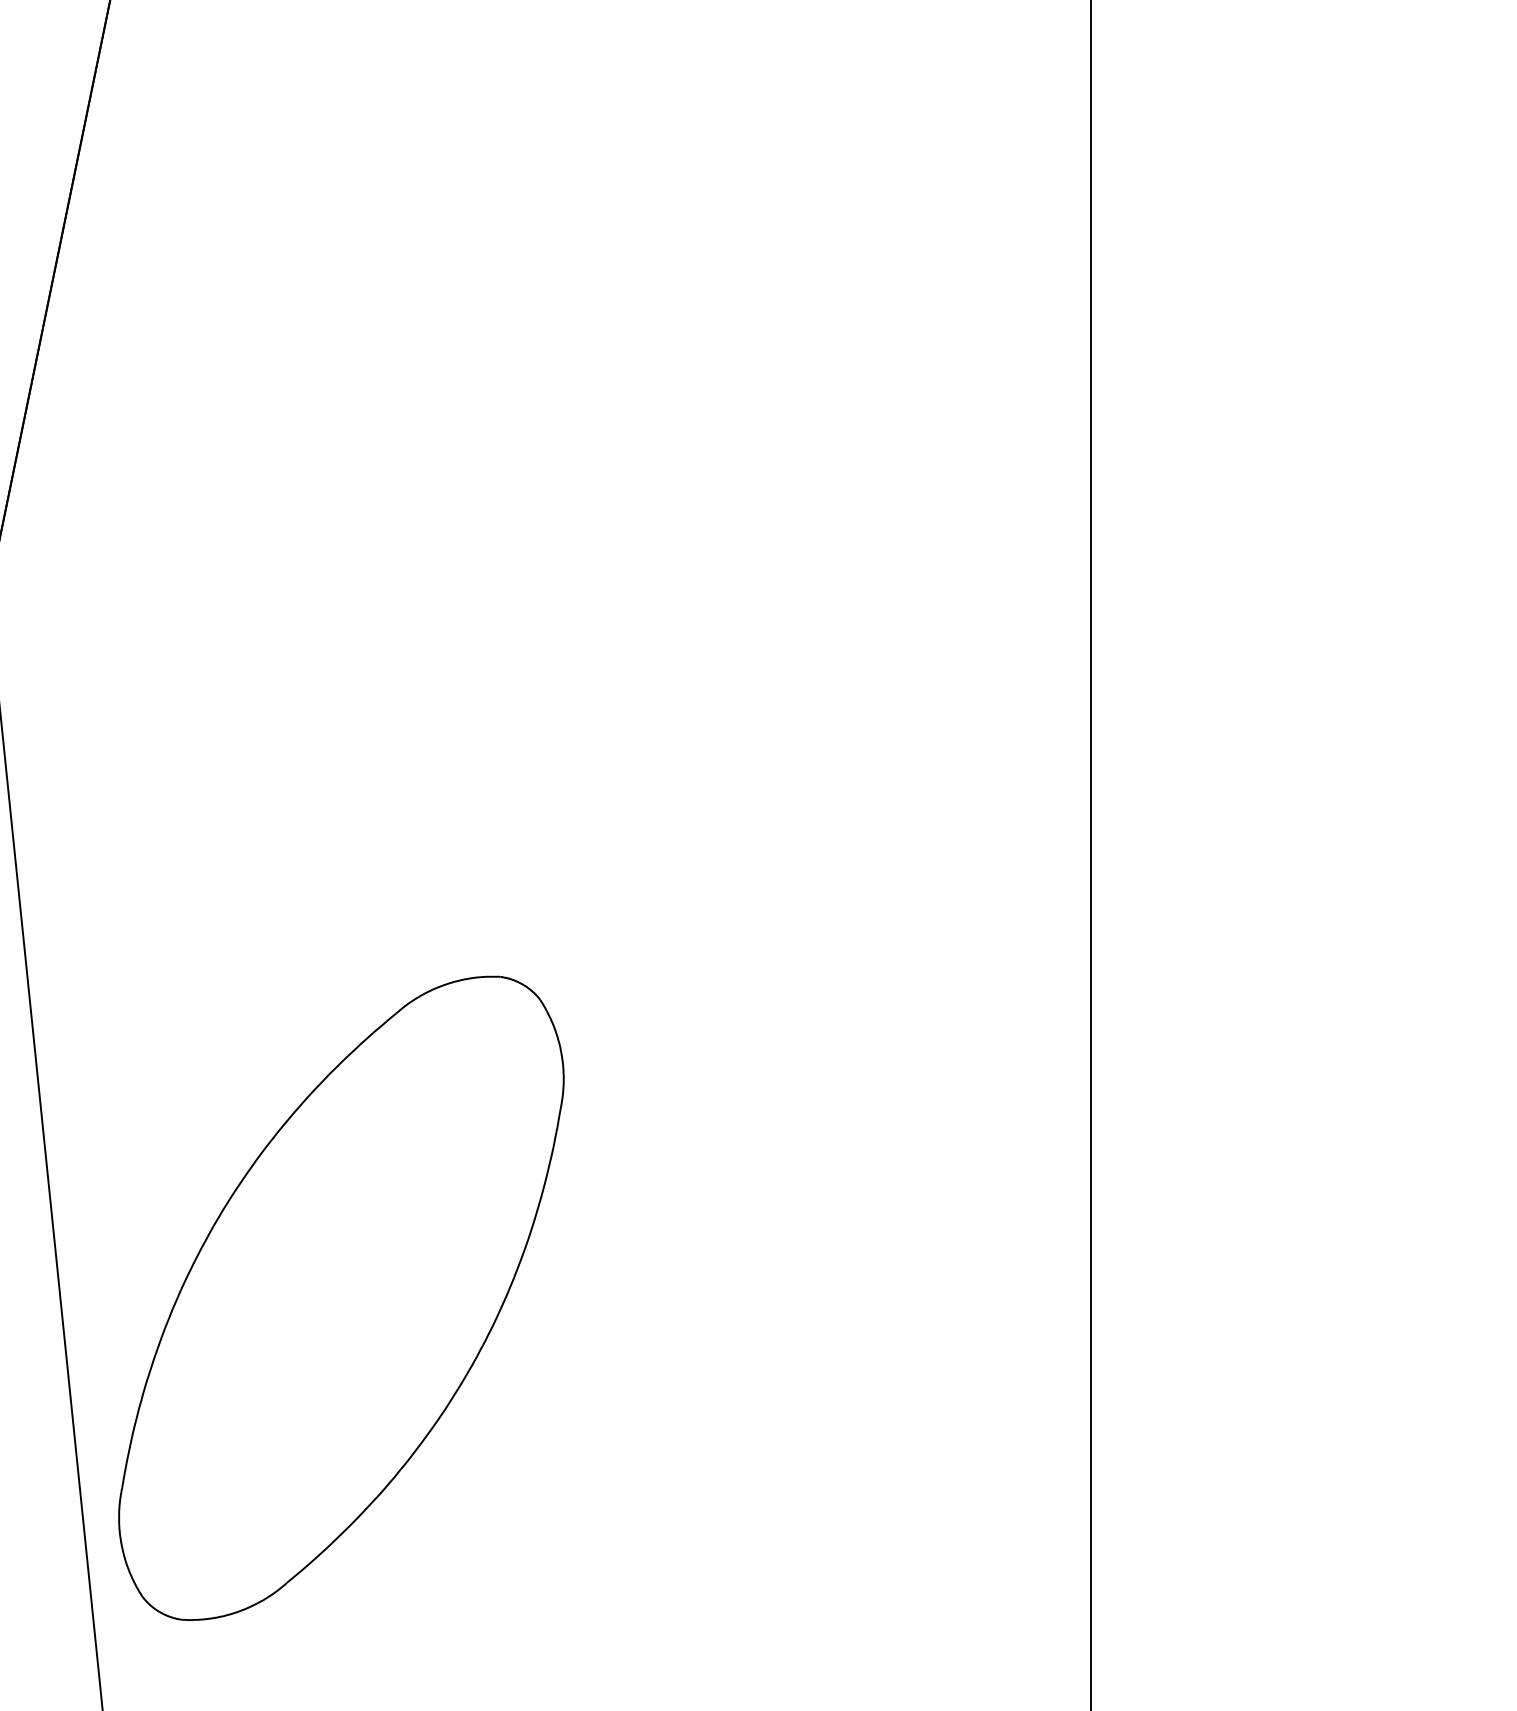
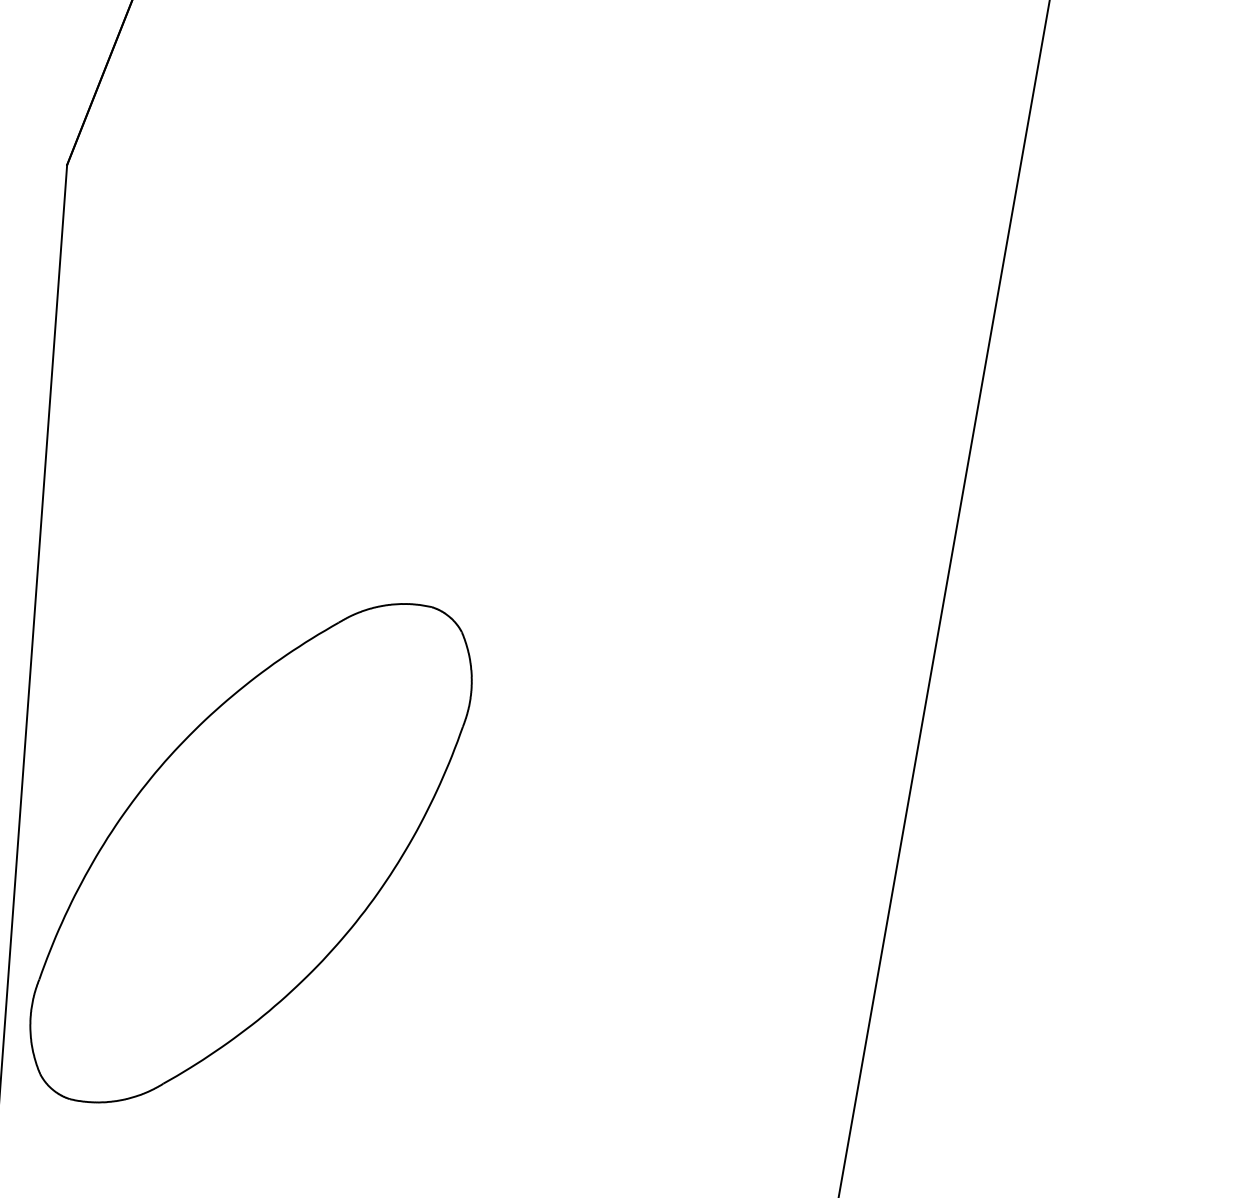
part: (341, 1297) -> (251, 852), moved

